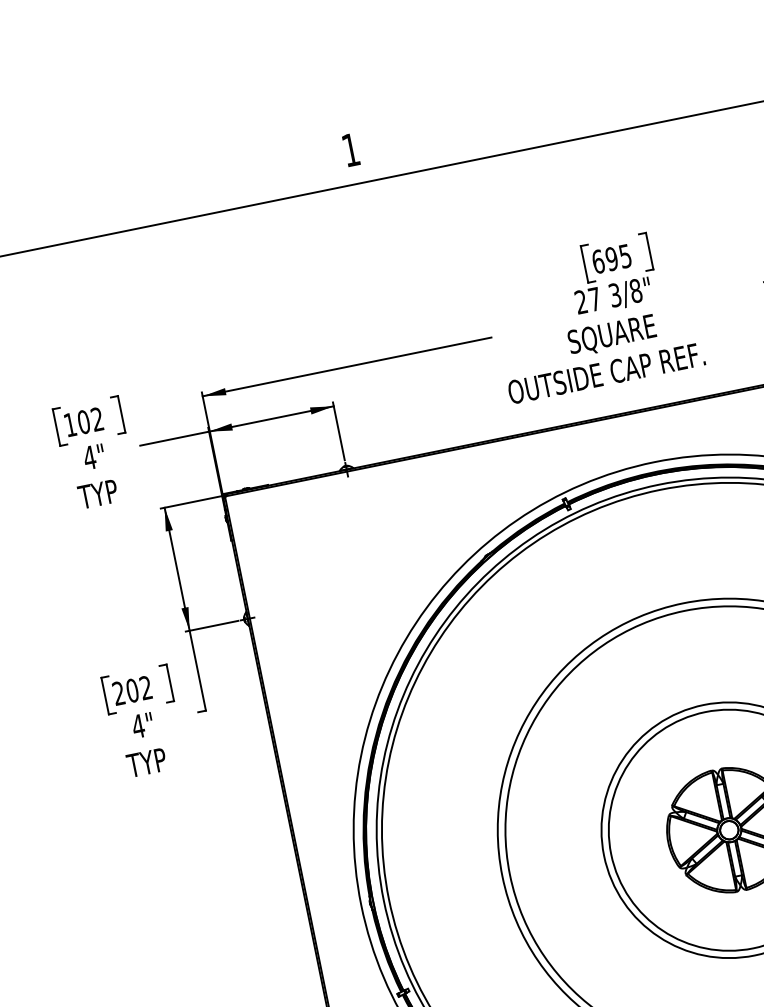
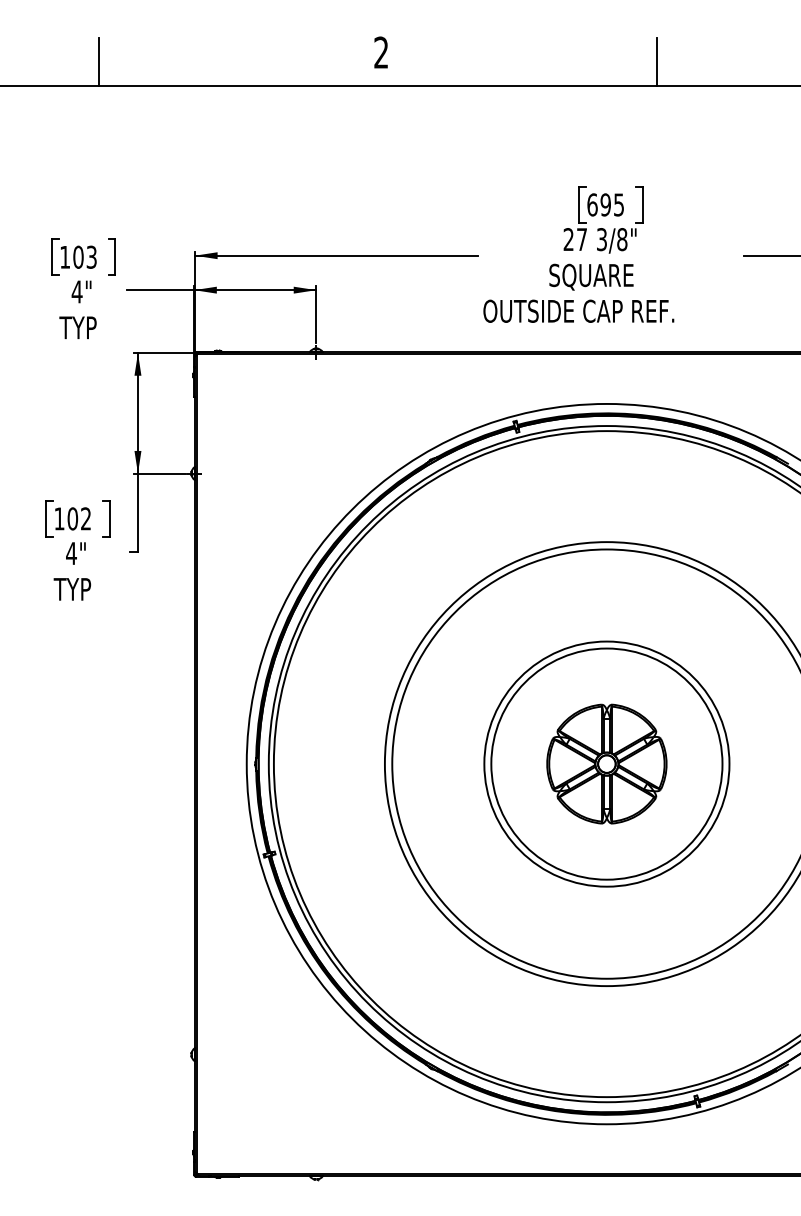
line: (634, 101) -> (657, 61), added
text: (349, 150) -> (380, 52), 1 -> 2
line: (63, 217) -> (98, 61), added
text: (97, 419) -> (91, 257), 102 -> 103
text: (118, 693) -> (59, 518), 202 -> 102

